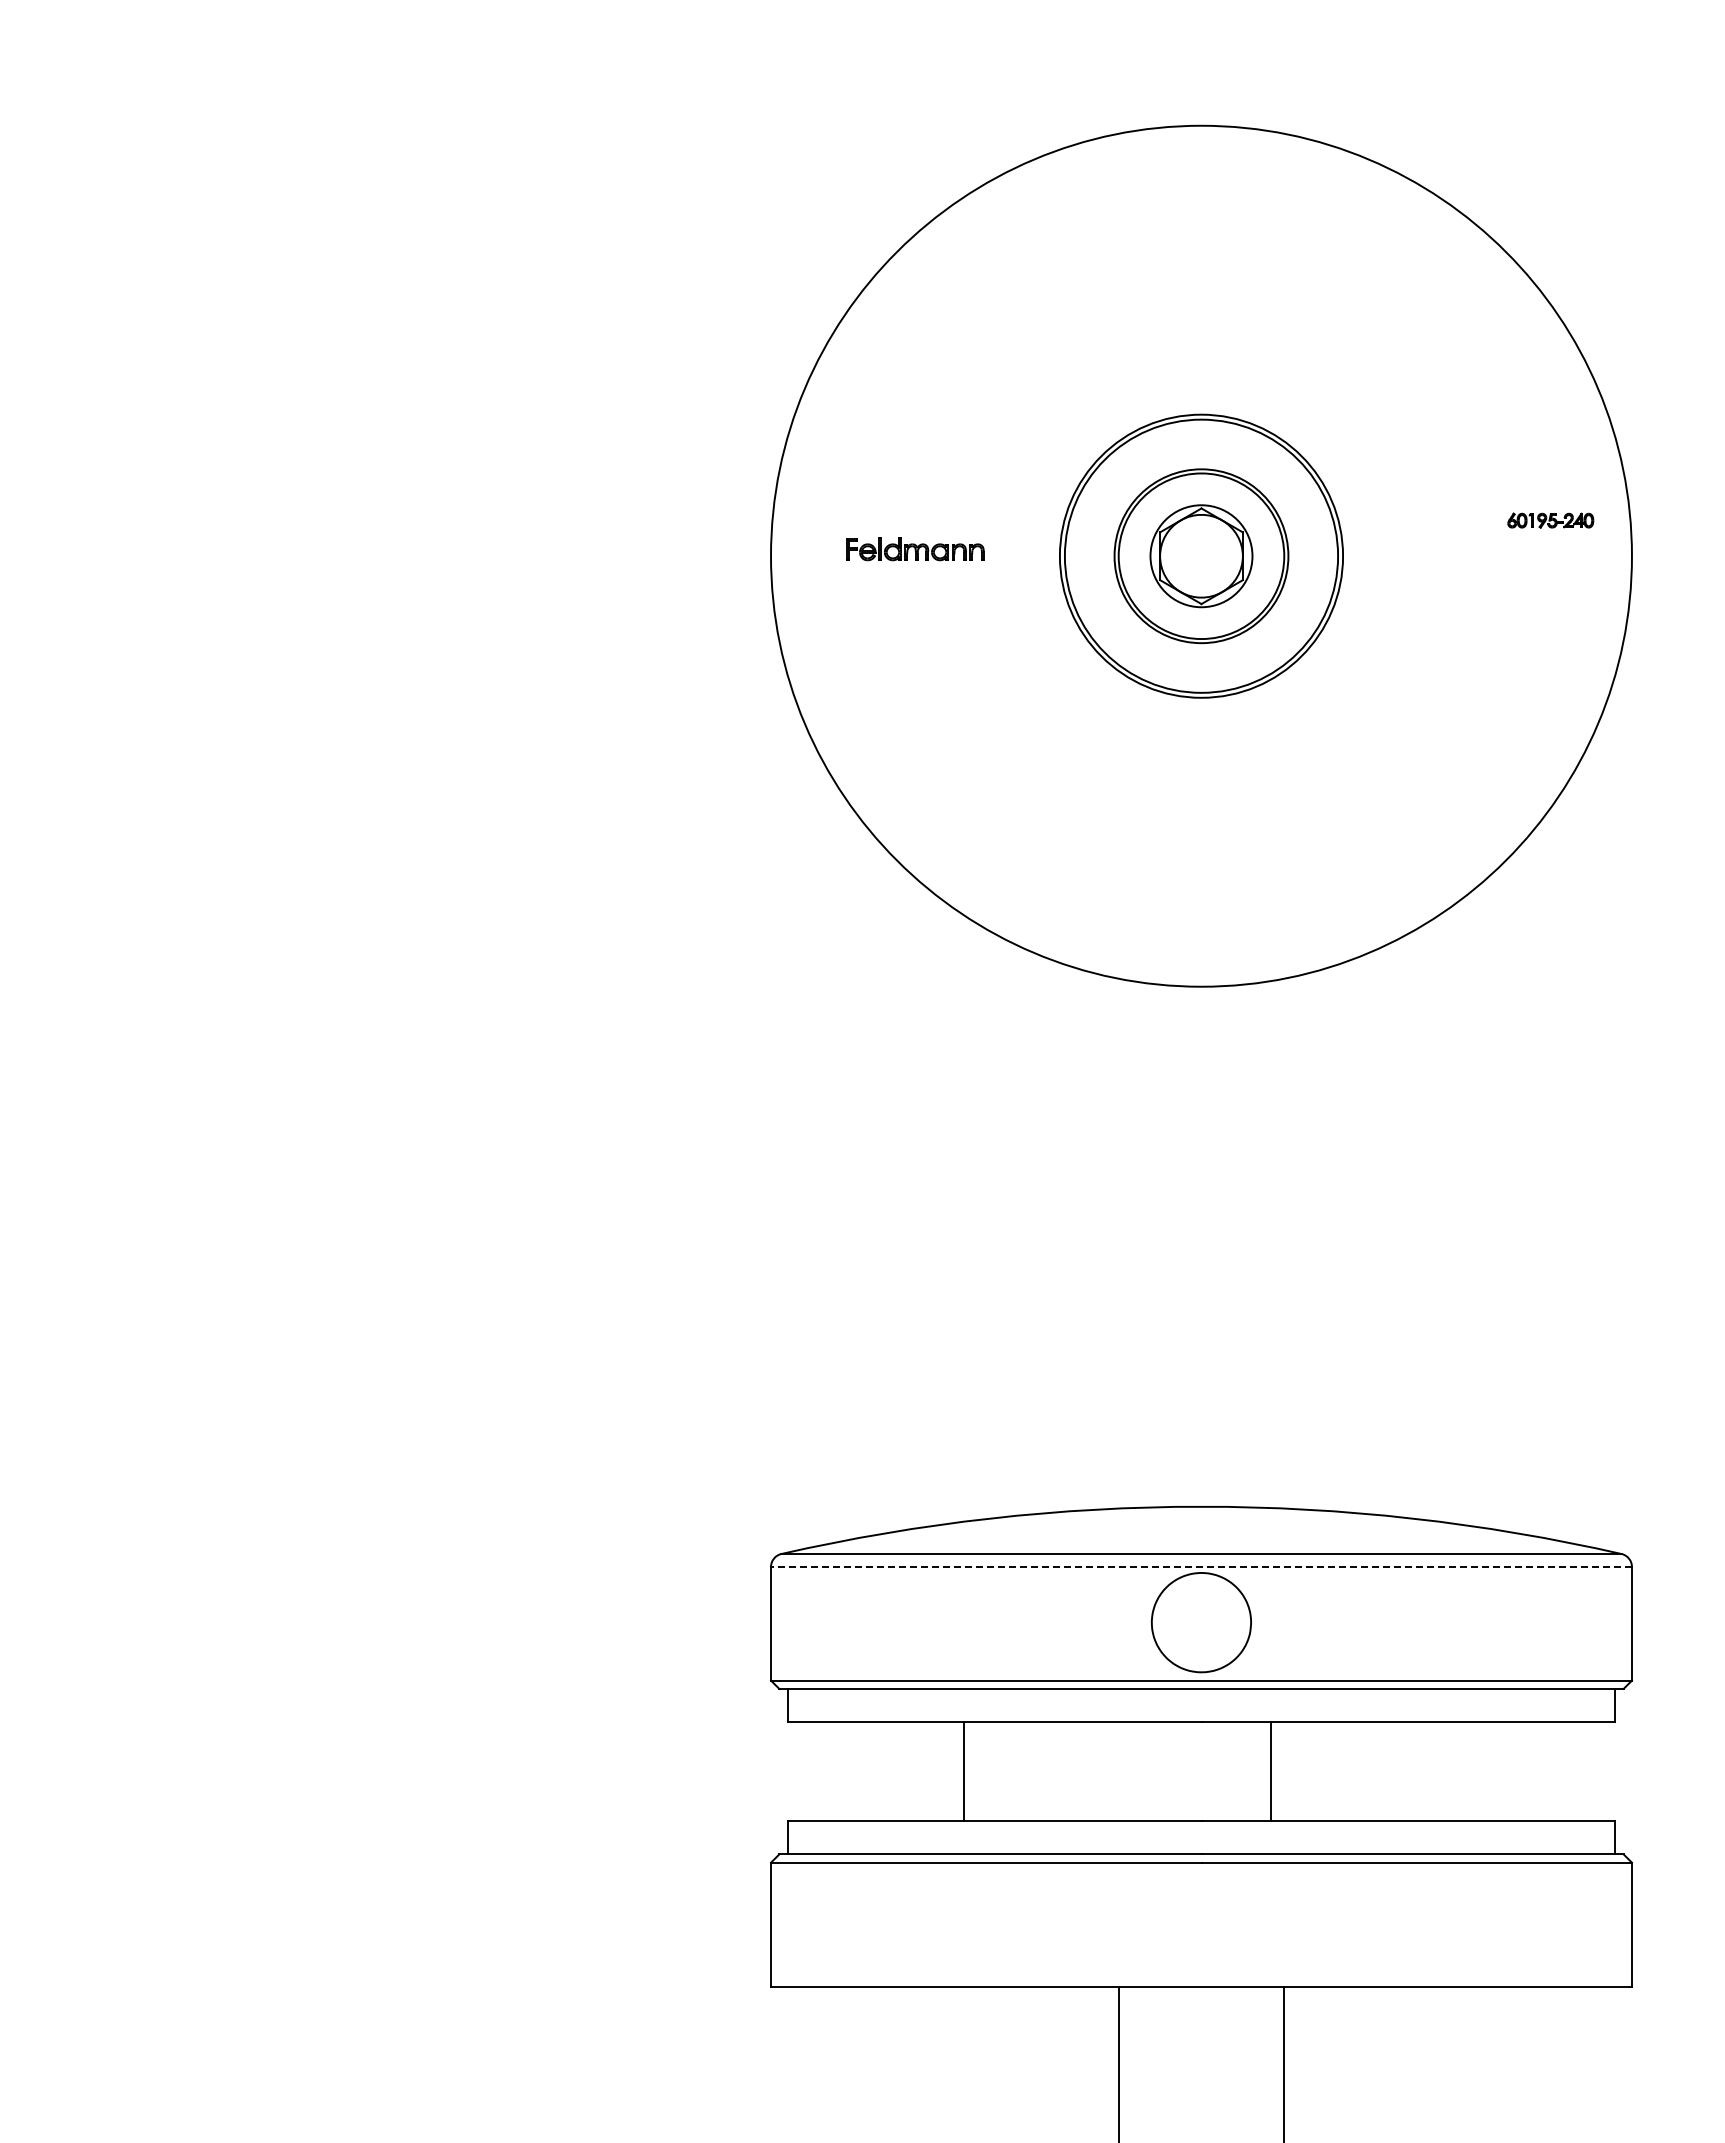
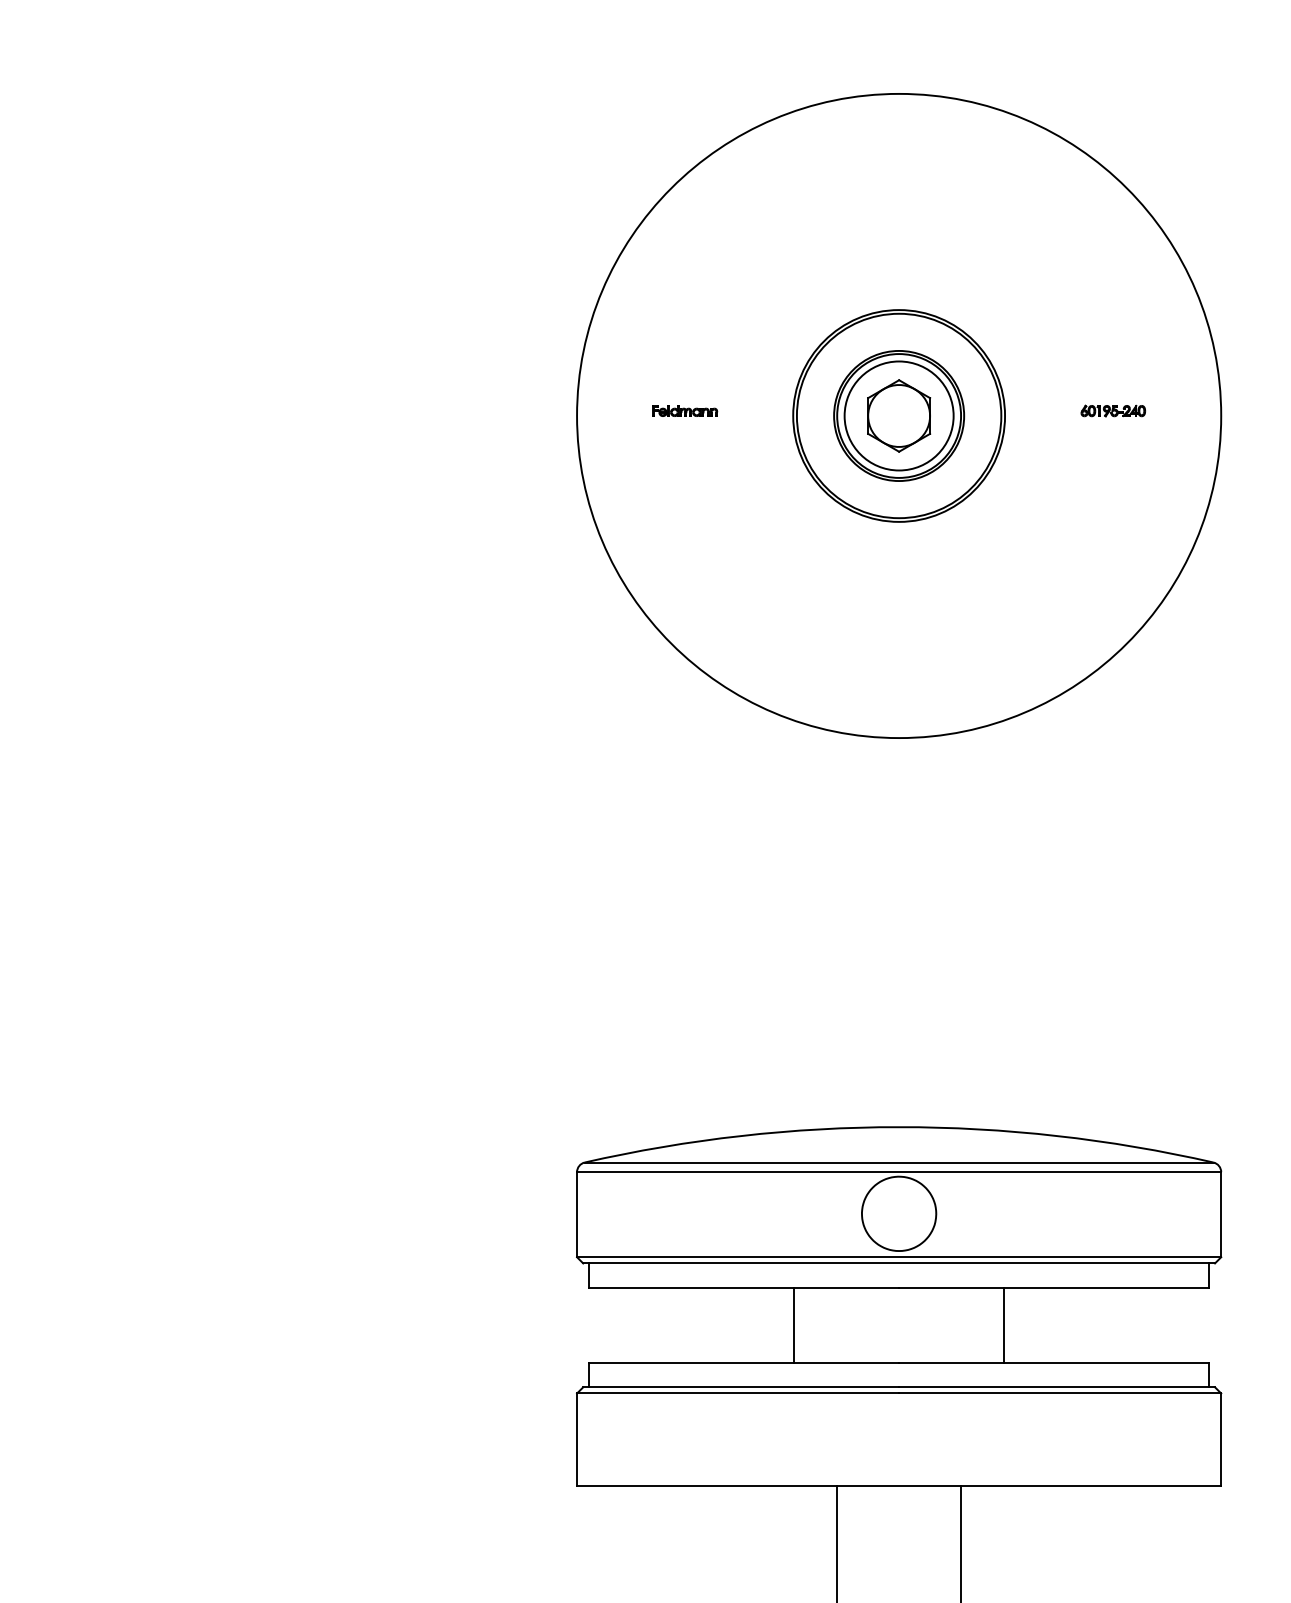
part: (1550, 520) -> (1113, 410), moved
part: (915, 549) -> (685, 410), size x0.62
circle: (1201, 556) -> (899, 416), size x1.43
line: (1200, 1566) -> (898, 1171), dashed -> solid
line: (963, 1771) -> (793, 1325), moved
line: (1271, 1771) -> (1004, 1325), moved

